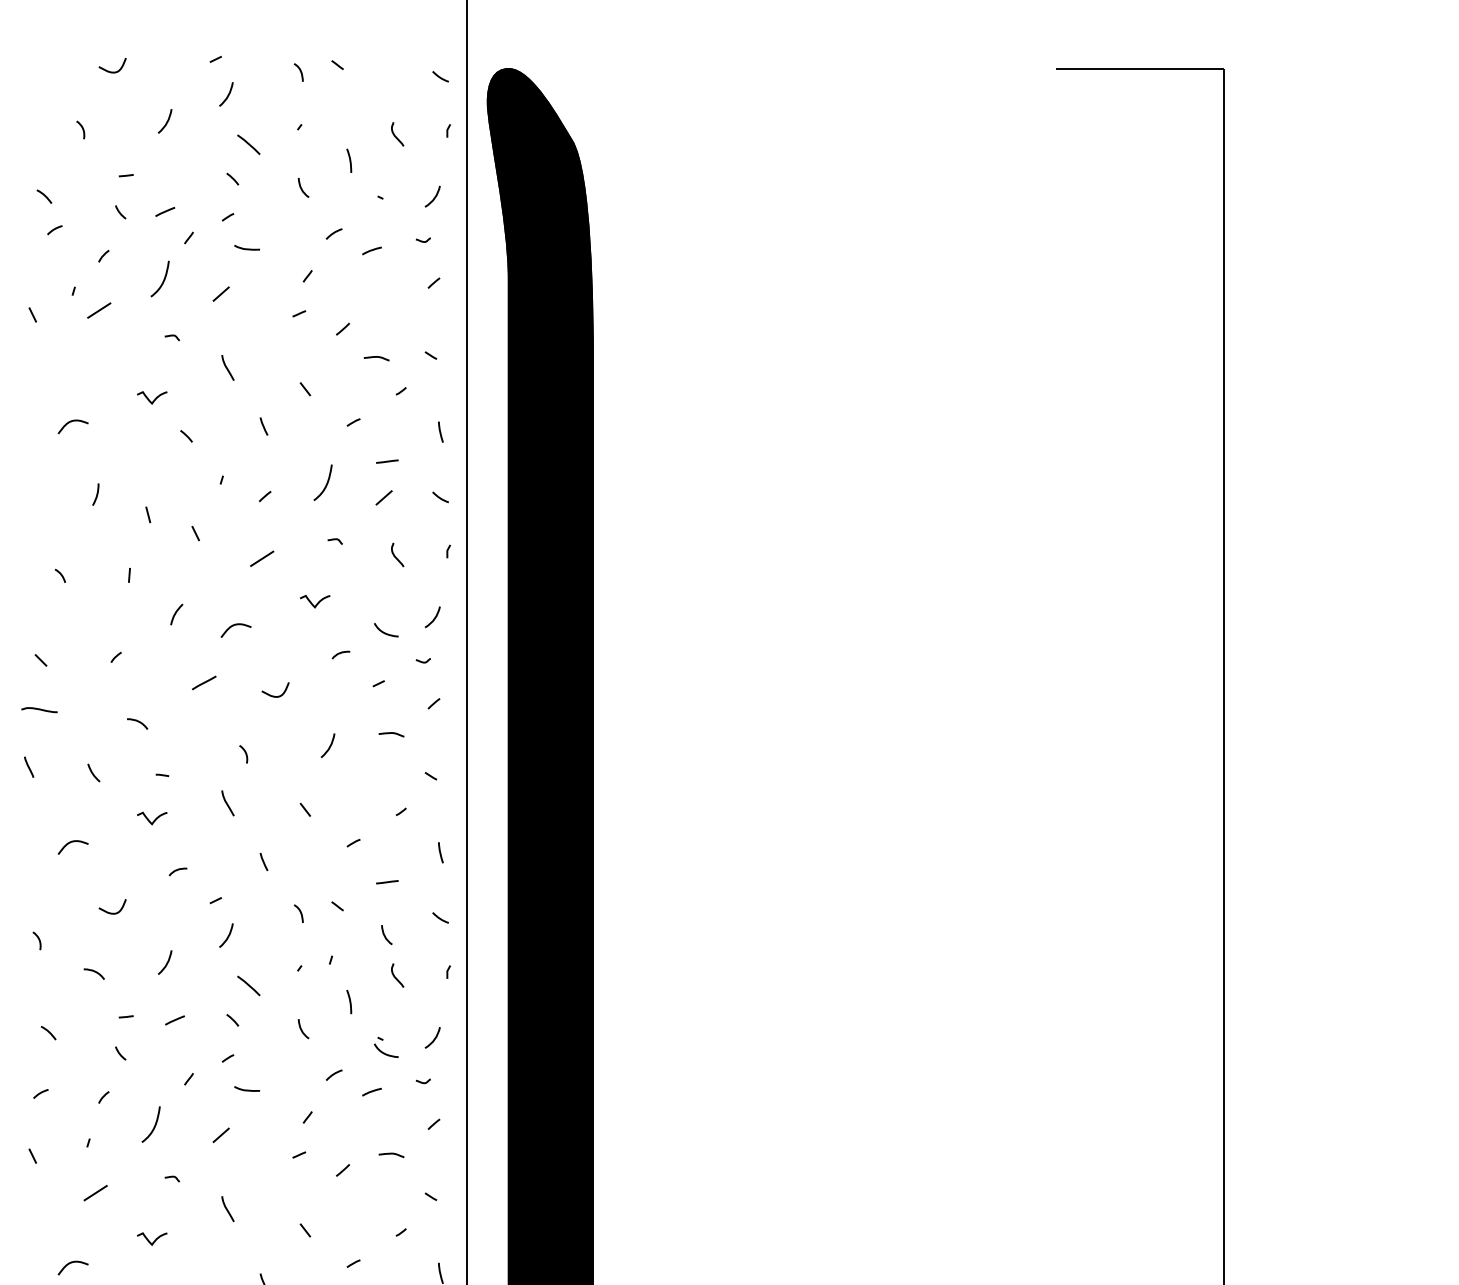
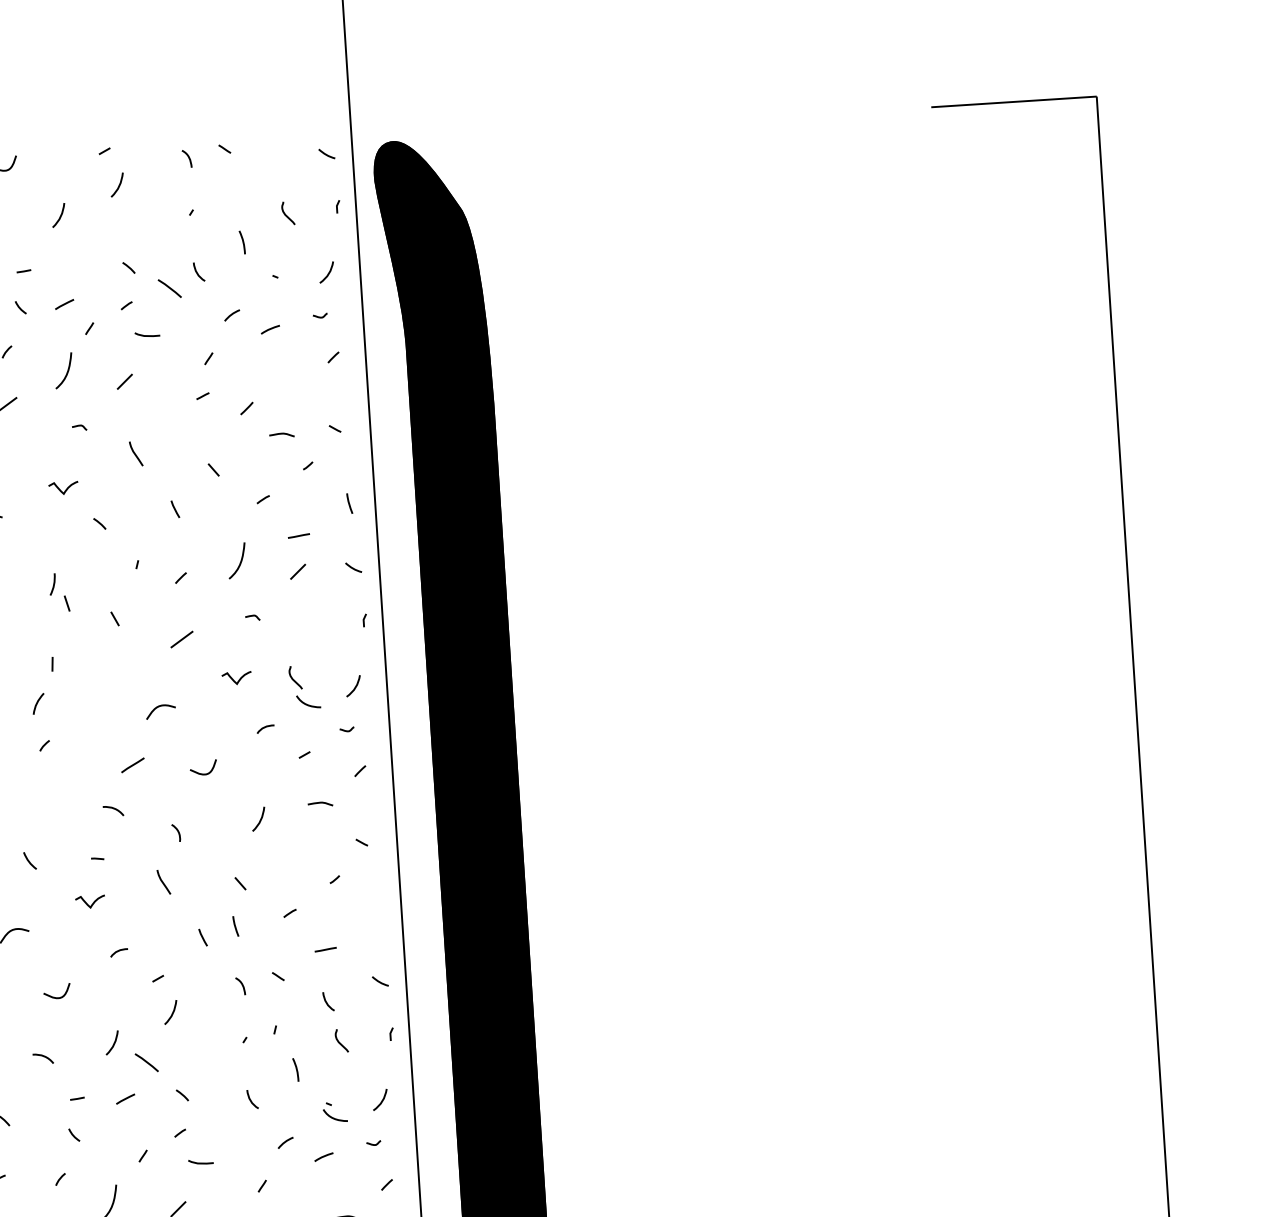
line: (248, 144) -> (169, 288), moved
curve: (96, 494) -> (53, 584), moved
curve: (395, 555) -> (293, 678), moved
curve: (176, 613) -> (38, 702), moved
curve: (137, 722) -> (113, 809), moved
line: (440, 852) -> (235, 926), moved
line: (248, 985) -> (146, 1062), moved

